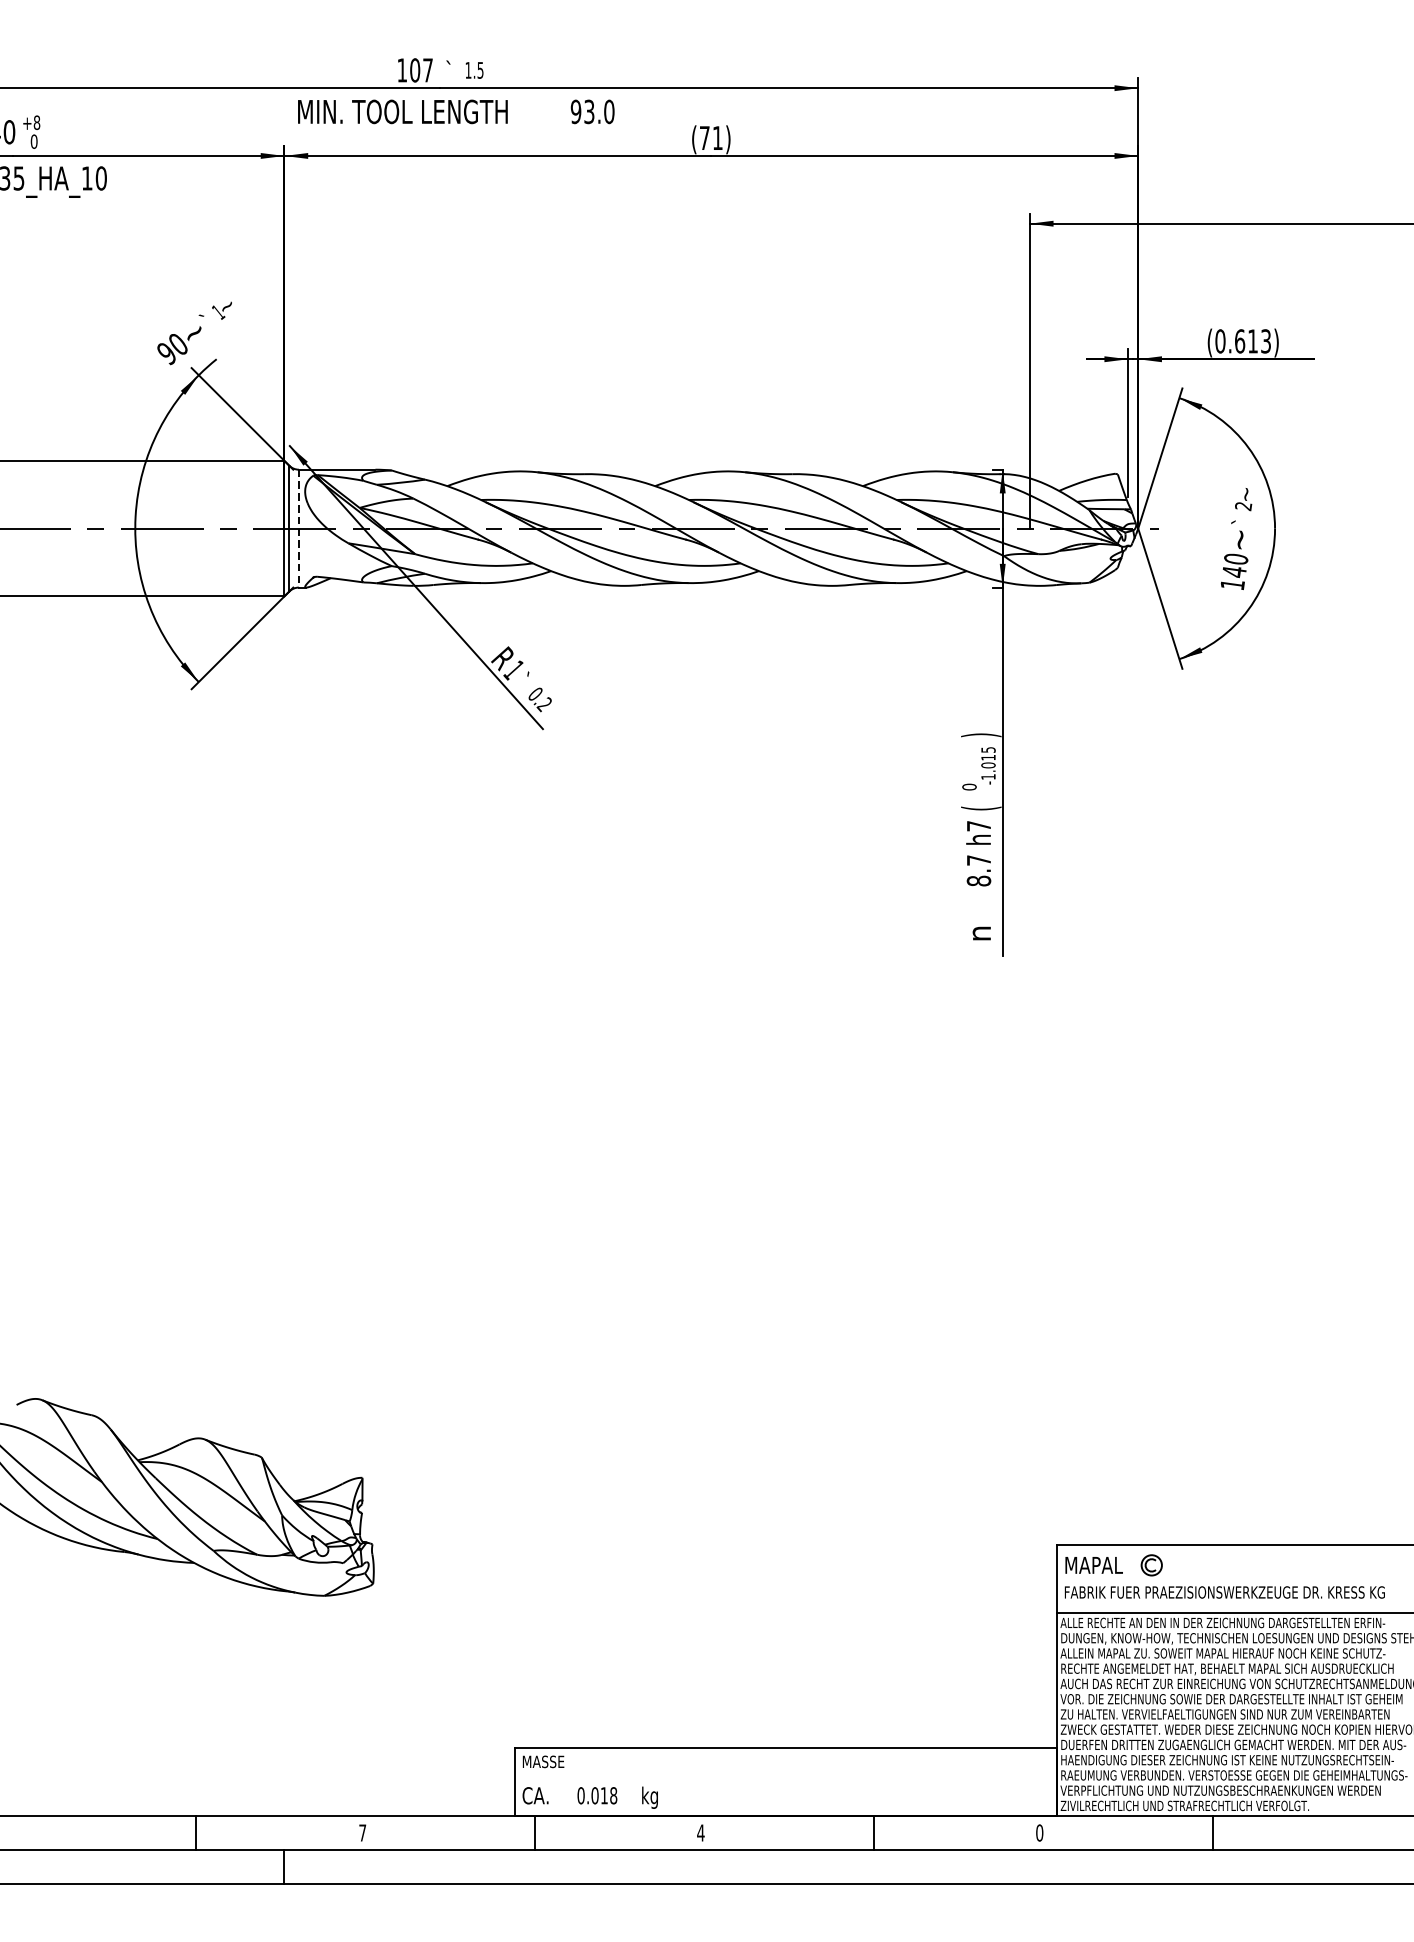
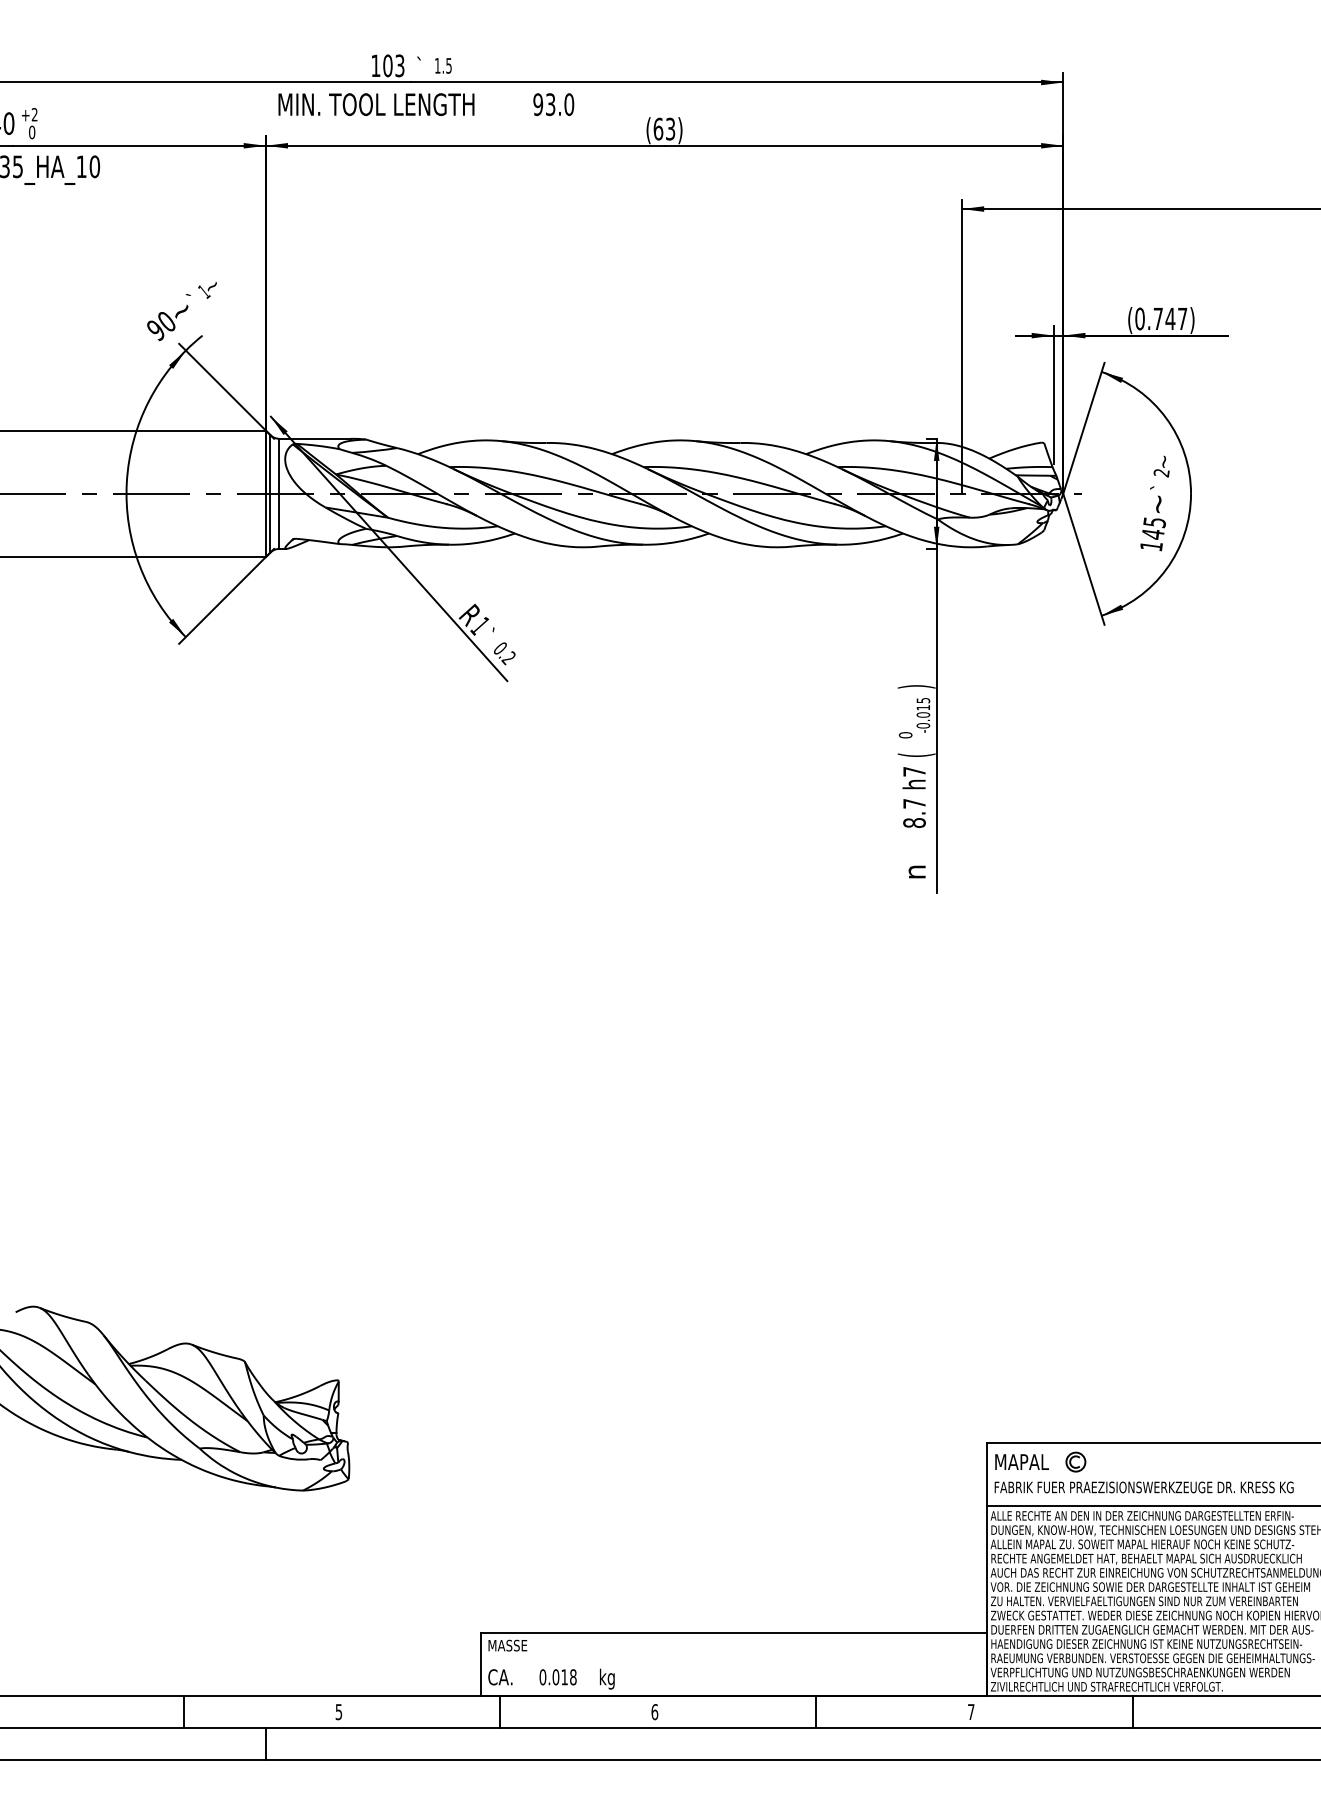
text: (427, 70) -> (399, 65), 107 -> 103
text: (36, 122) -> (34, 114), +8 -> +2
text: (711, 137) -> (664, 128), (71) -> (63)
text: (1253, 340) -> (1170, 318), (0.613) -> (0.747)
line: (299, 529) -> (279, 494), dashed -> solid
text: (1235, 559) -> (1154, 522), 140 -> 145
text: (988, 776) -> (923, 725), -1.015 -> -0.015
text: (362, 1833) -> (338, 1712), 7 -> 5
text: (700, 1833) -> (654, 1712), 4 -> 6
text: (1038, 1833) -> (970, 1712), 0 -> 7

